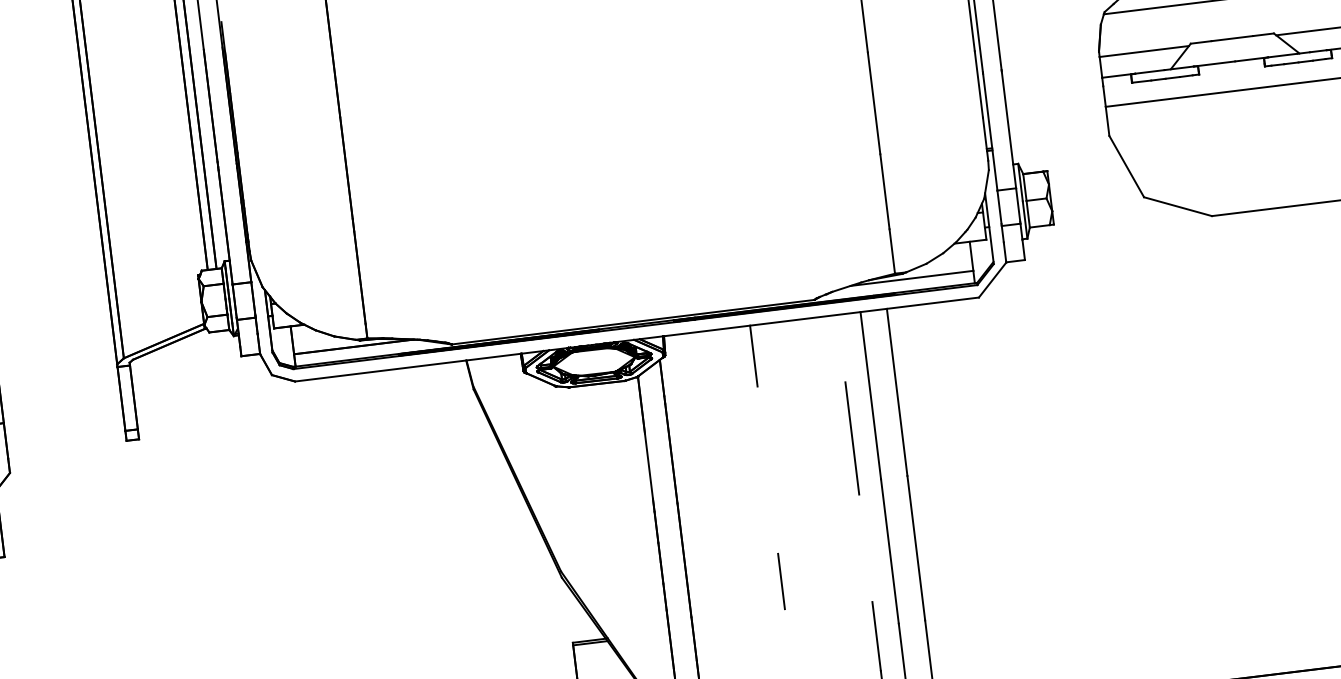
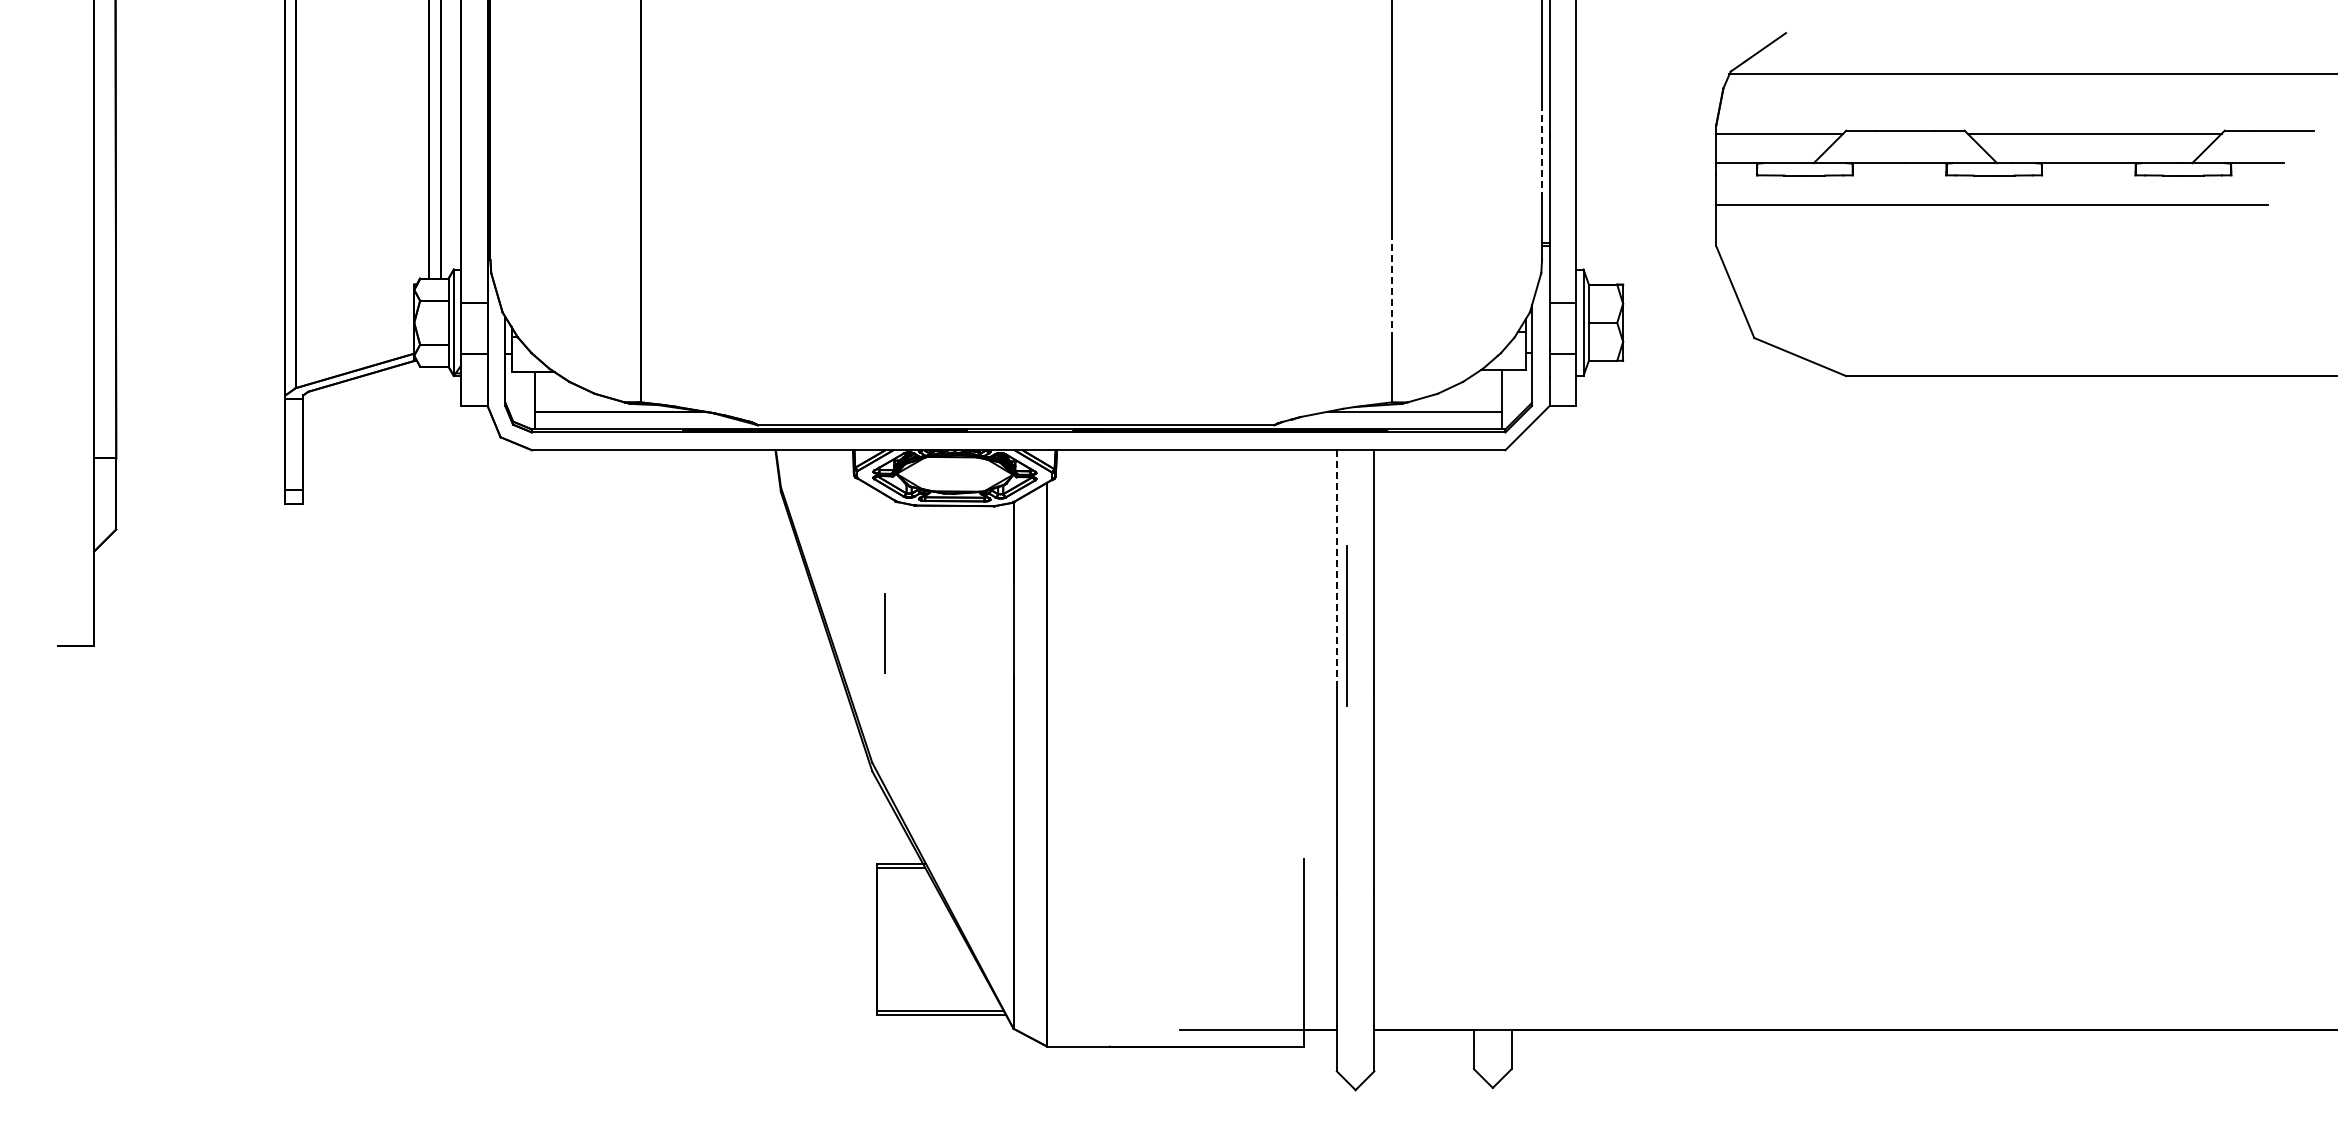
line: (979, 83) -> (1542, 150), solid -> dashed
line: (884, 191) -> (1391, 285), solid -> dashed
line: (753, 356) -> (1179, 493), removed
line: (870, 395) -> (1336, 569), solid -> dashed
line: (852, 438) -> (1346, 625), moved
line: (781, 581) -> (884, 633), moved

